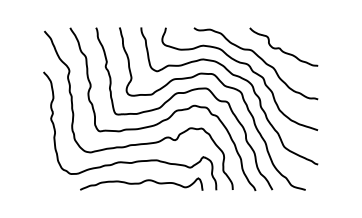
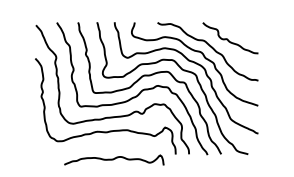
curve: (141, 183) -> (114, 159), moved

